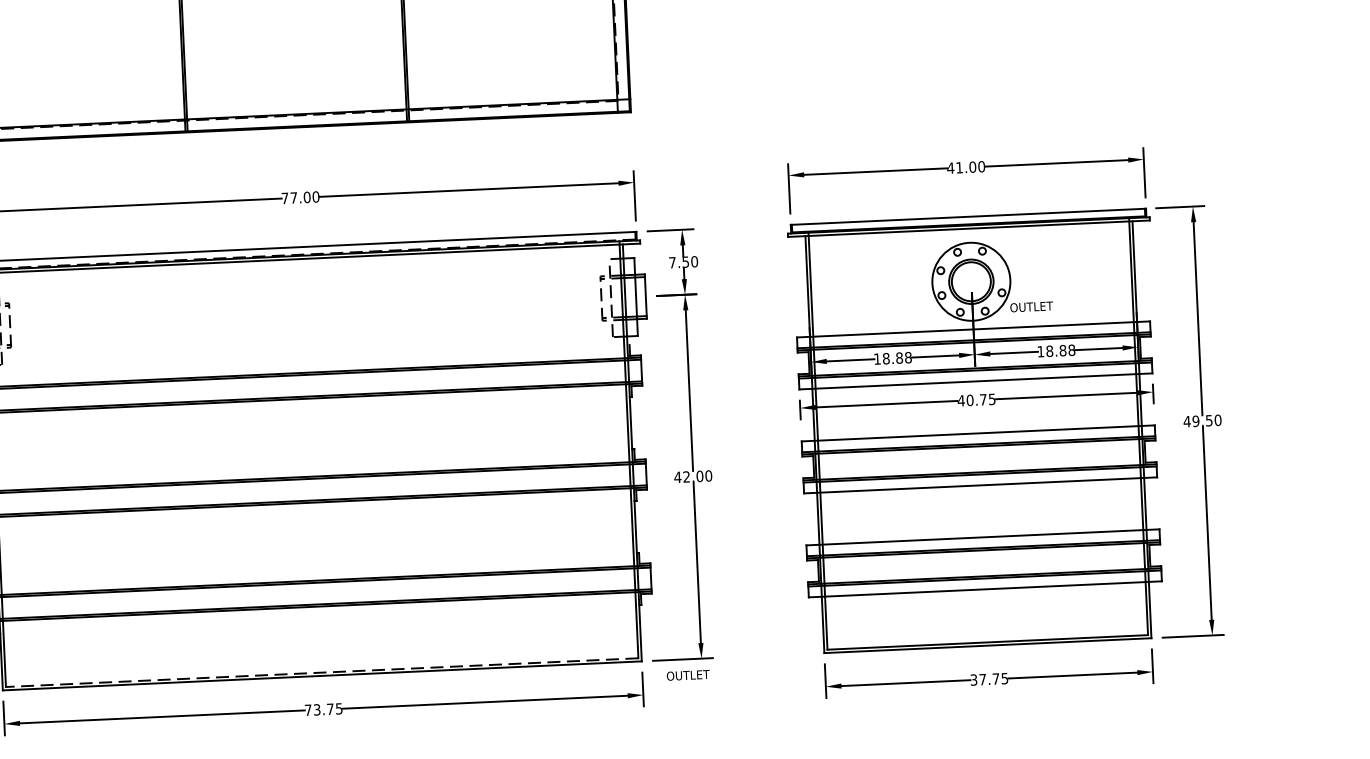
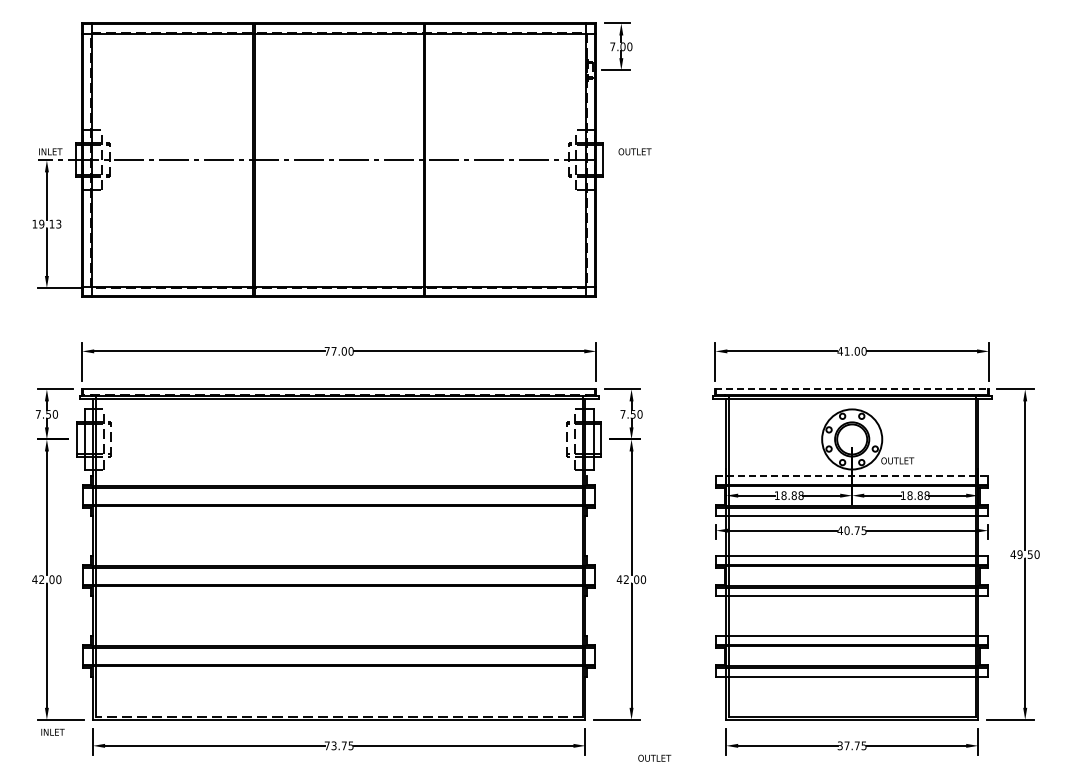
line: (968, 216) -> (852, 389), solid -> dashed
line: (973, 329) -> (852, 476), solid -> dashed
text: (687, 674) -> (654, 757), moved

